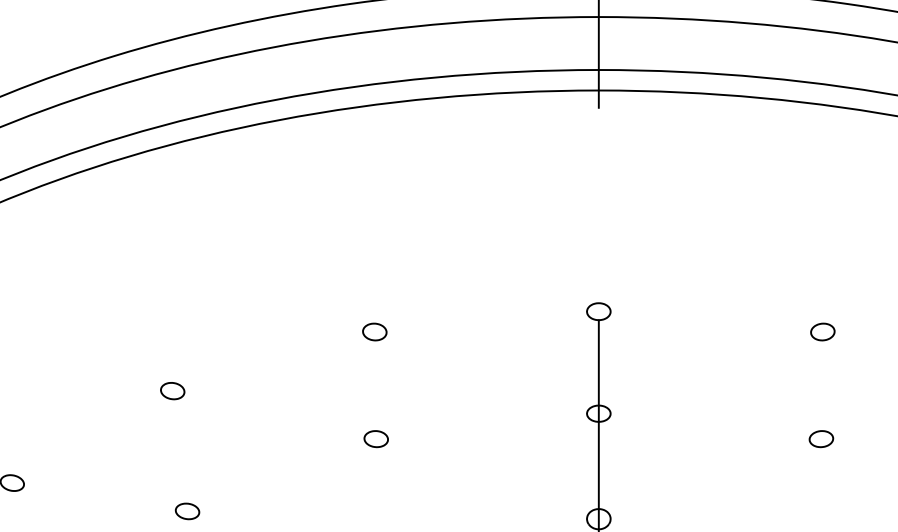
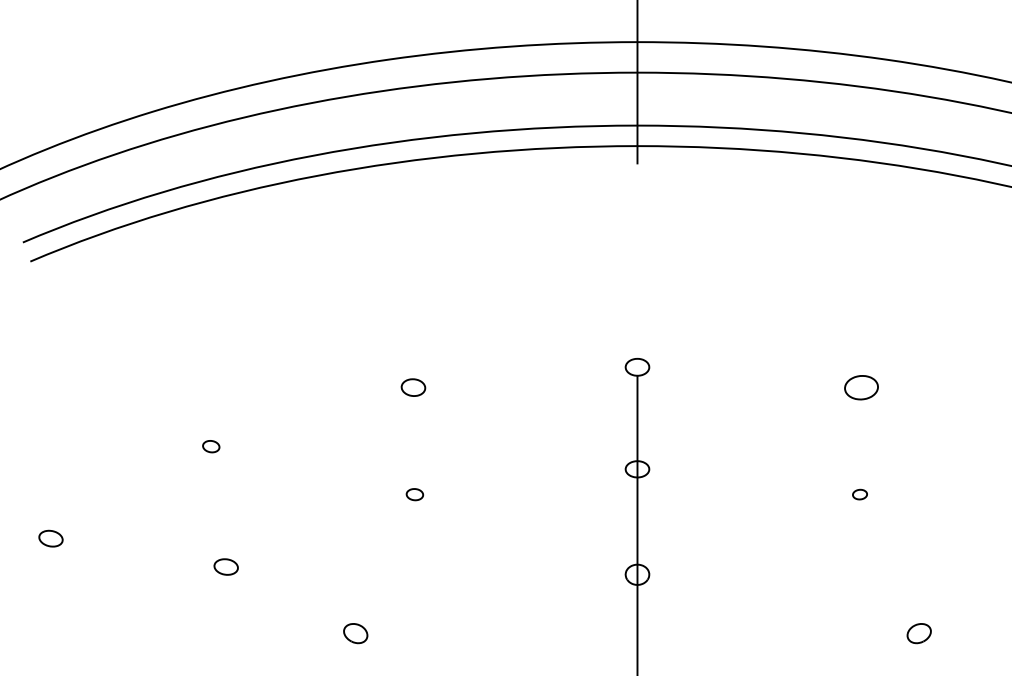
part: (822, 331) -> (861, 387), size x1.4
part: (171, 390) -> (210, 446), size x0.7
part: (375, 438) -> (414, 494), size x0.7
part: (820, 438) -> (859, 494), size x0.6

